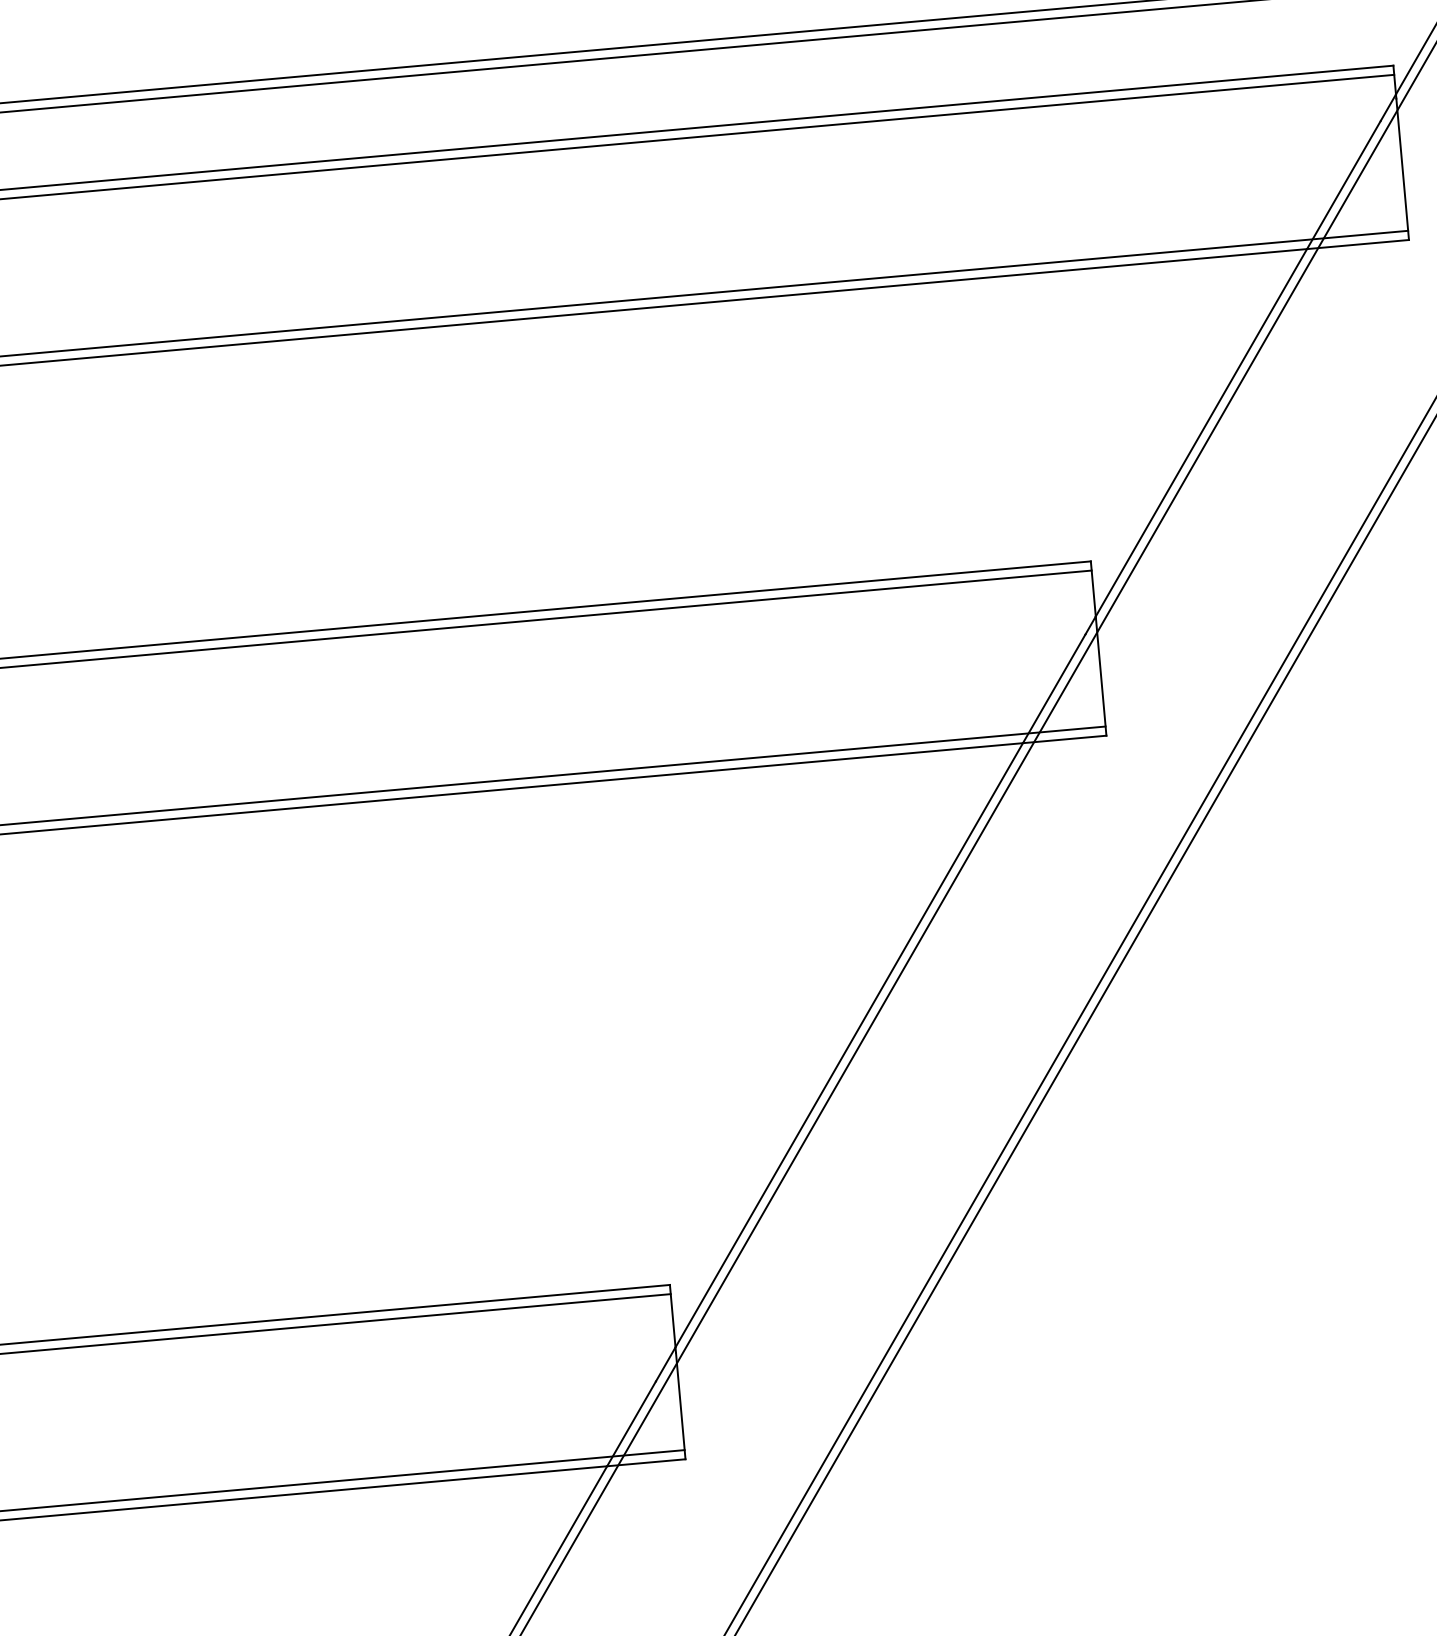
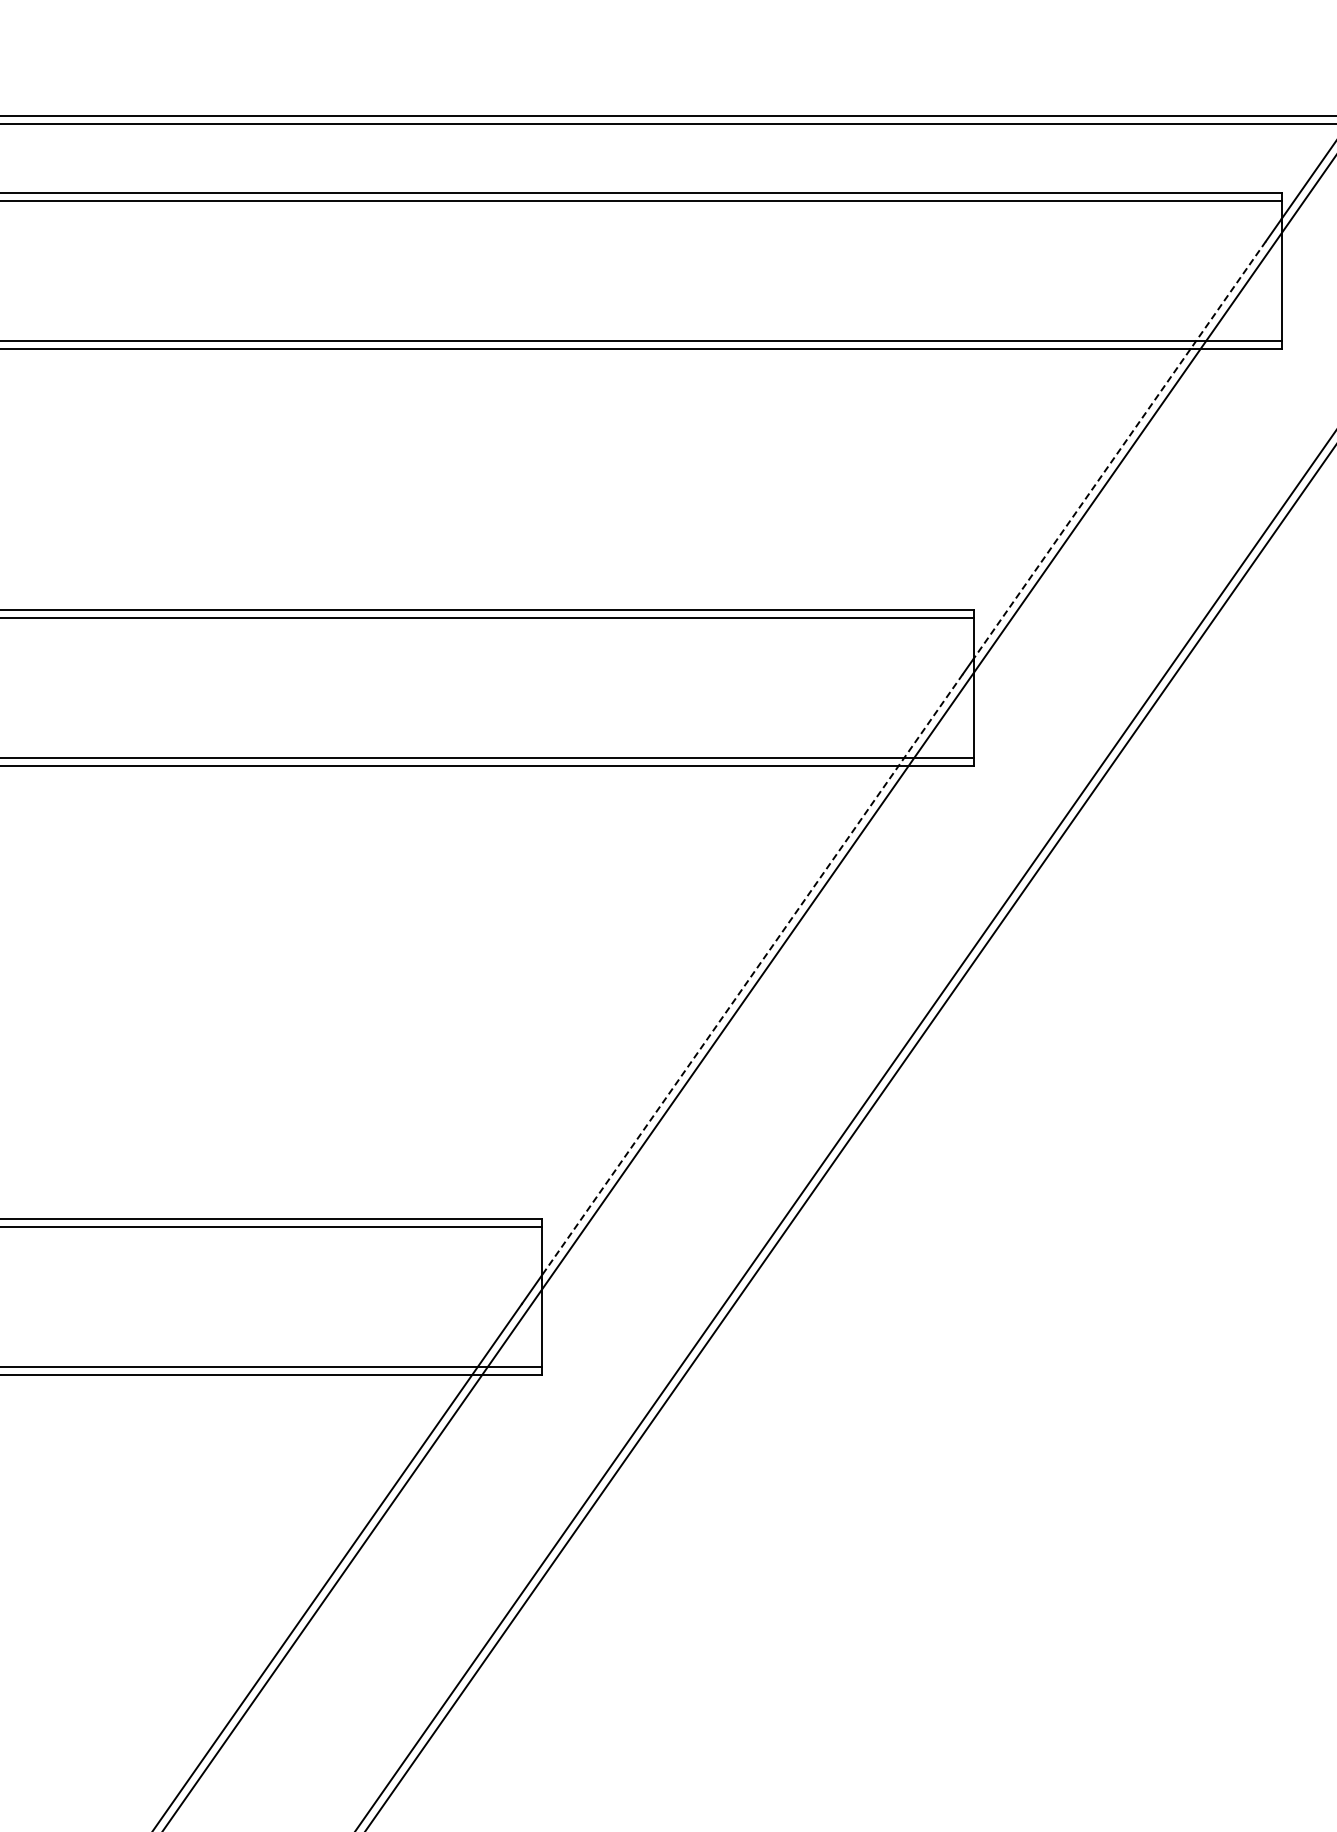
line: (1237, 369) -> (1119, 450), solid -> dashed
line: (880, 990) -> (752, 974), solid -> dashed

